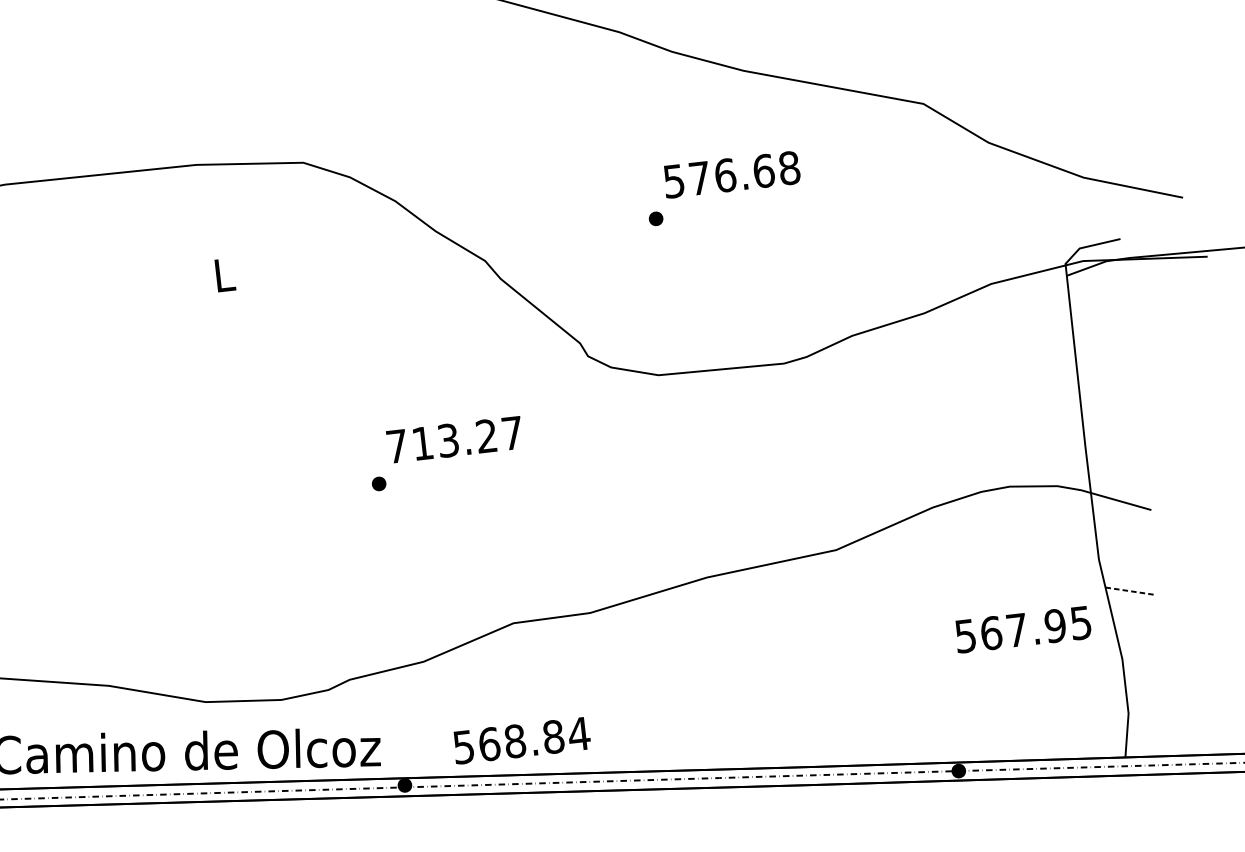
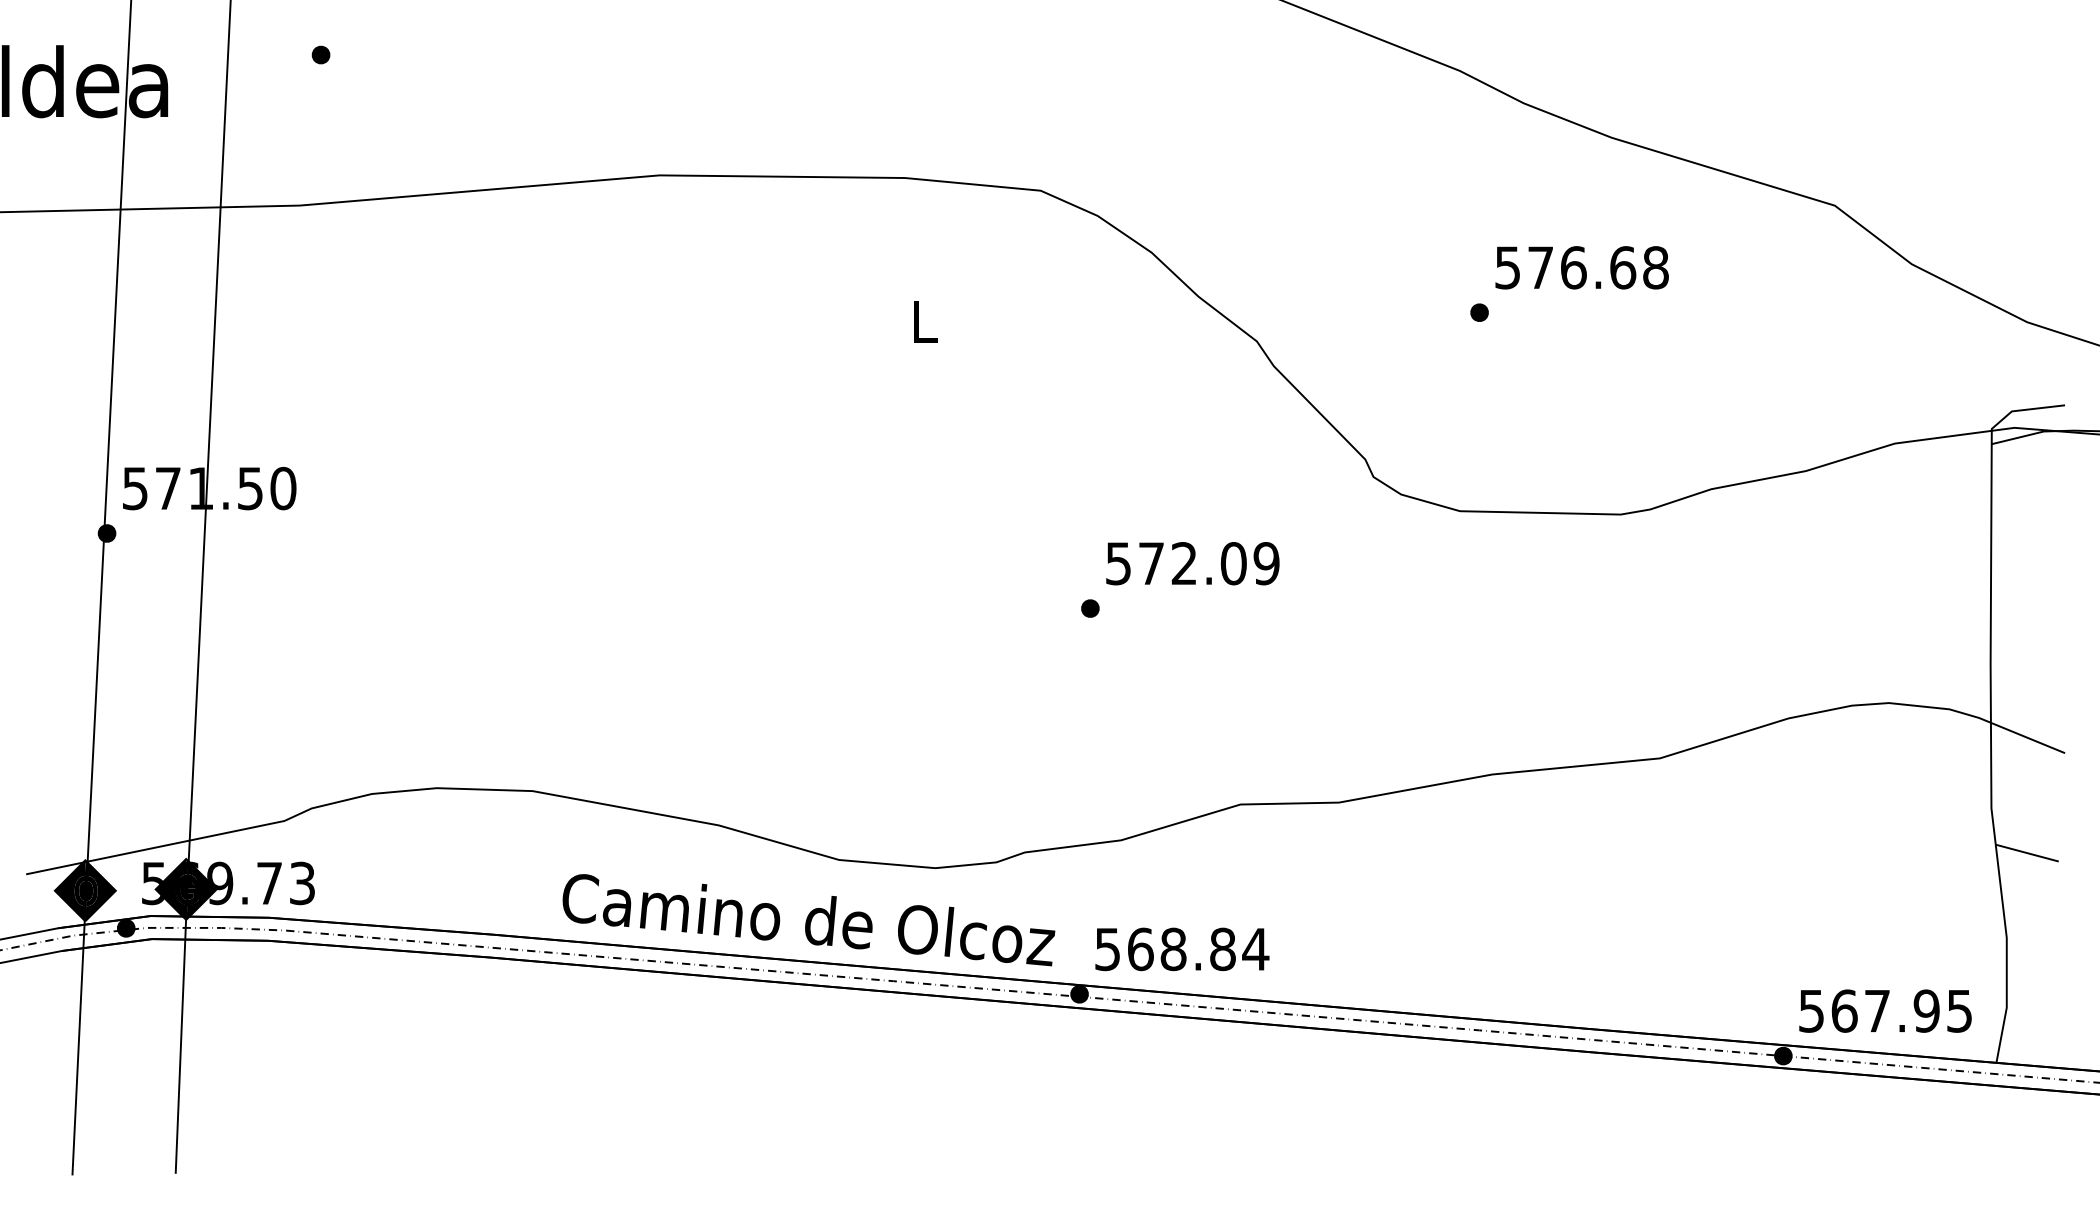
text: (454, 439) -> (1192, 563), 713.27 -> 572.09
line: (1131, 591) -> (2027, 853), dashed -> solid
text: (1023, 629) -> (1885, 1010), moved
text: (522, 740) -> (1182, 949), moved

